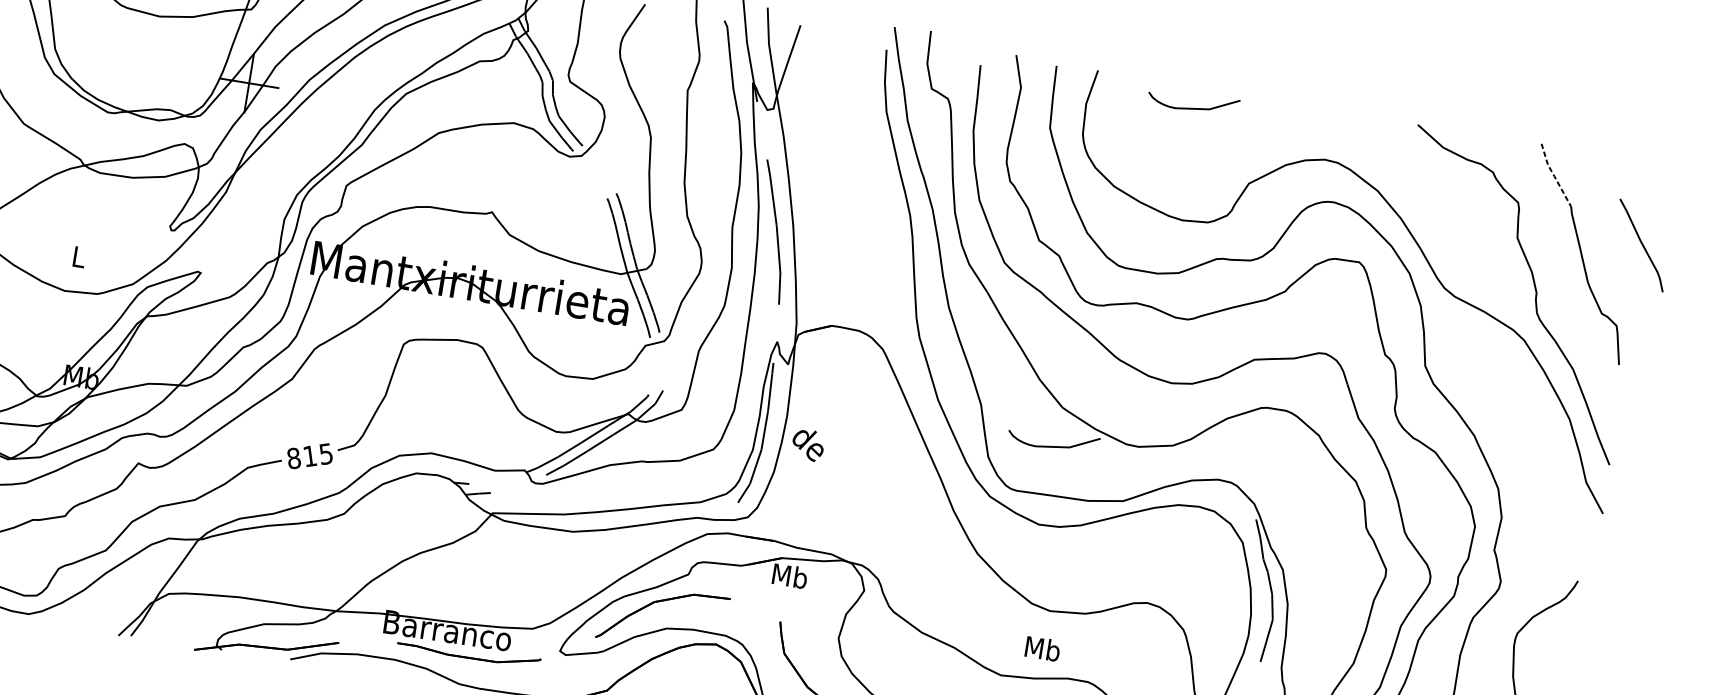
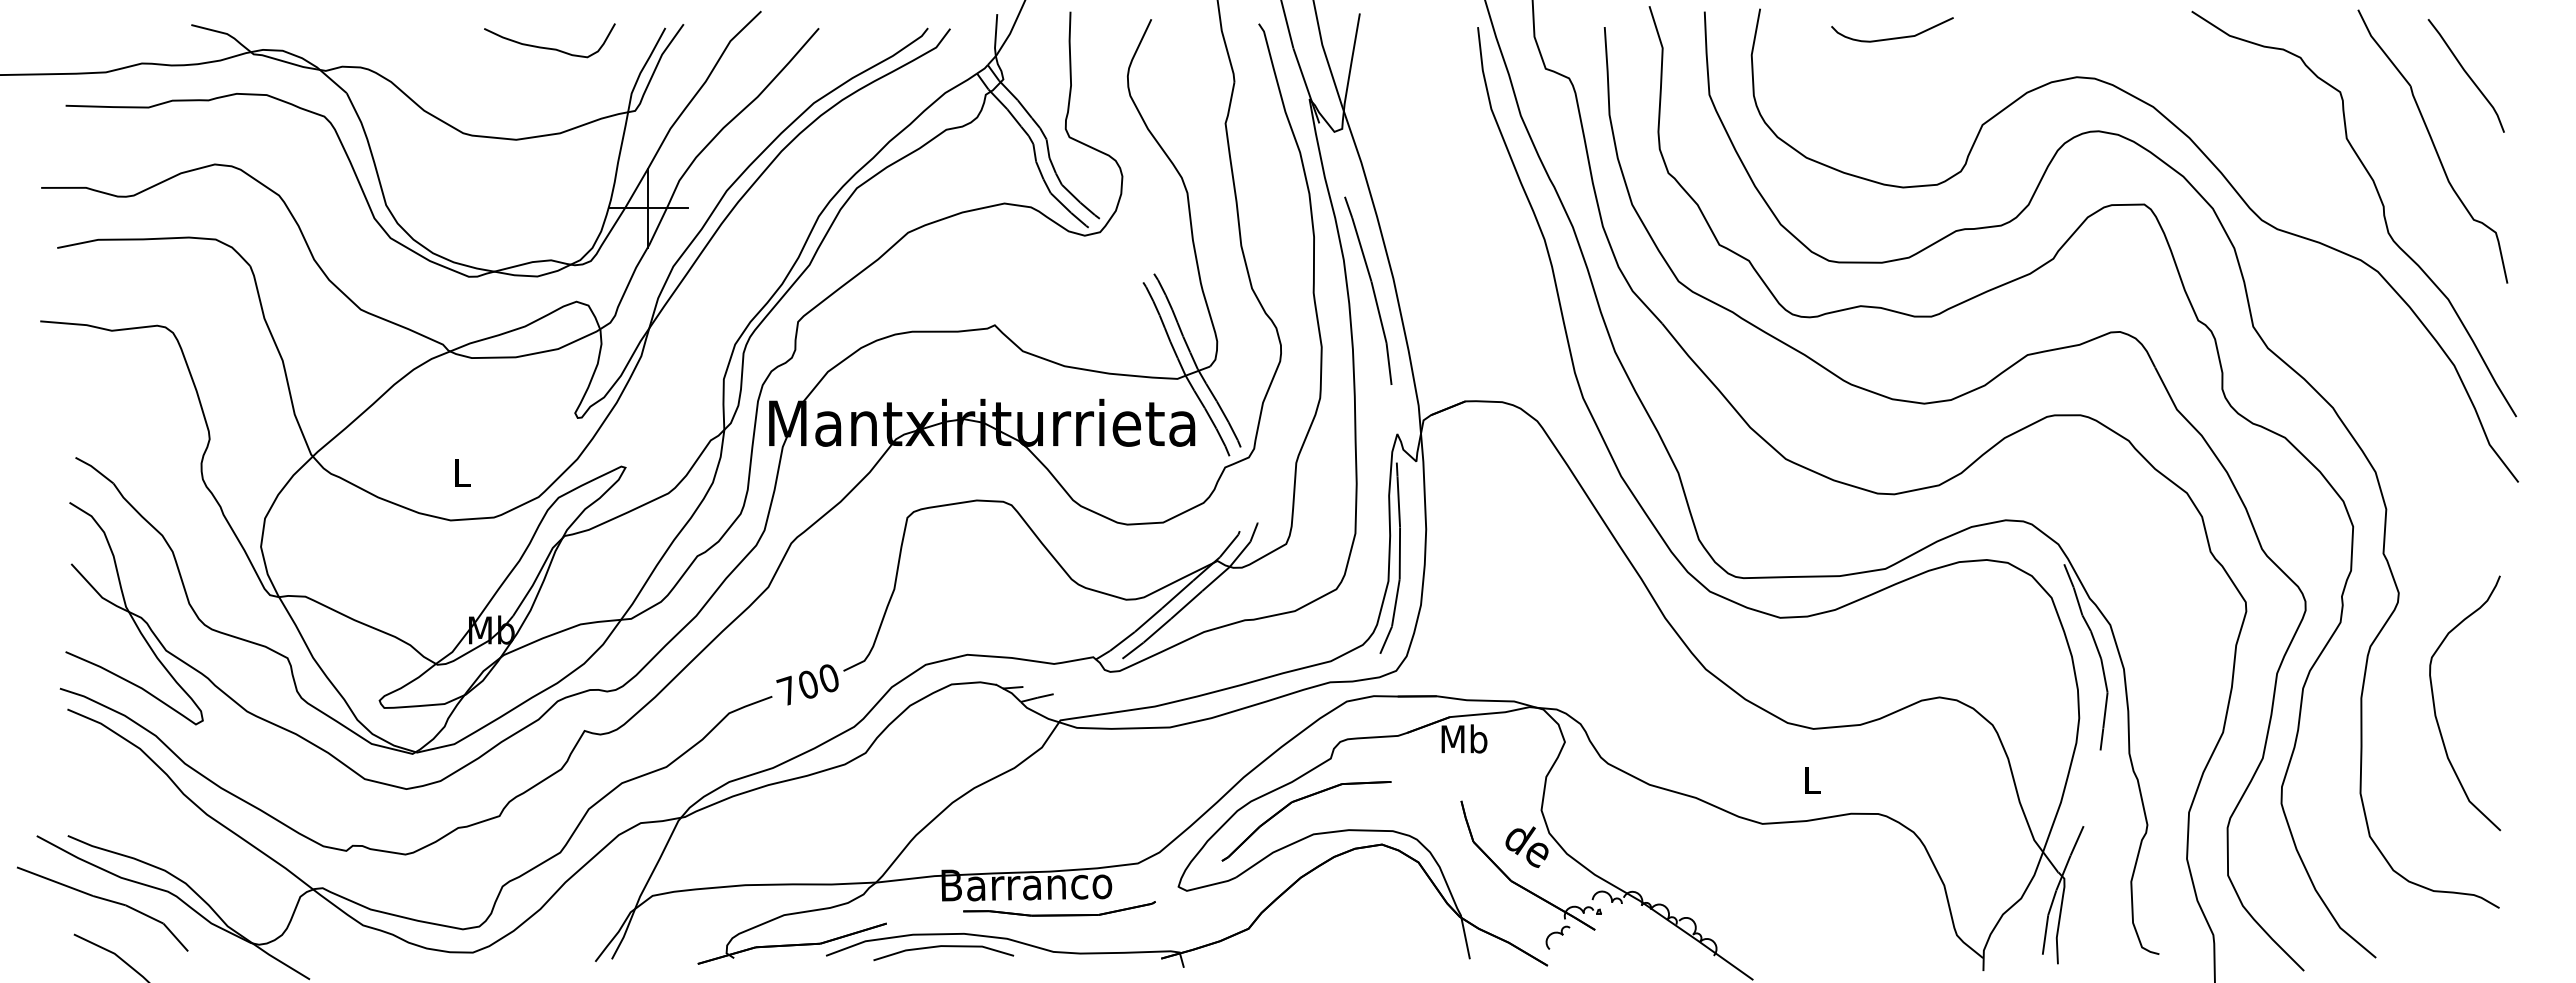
line: (1554, 176) -> (2382, 49), dashed -> solid
curve: (1641, 244) -> (2466, 74), moved
text: (807, 445) -> (1526, 847), moved
curve: (1052, 445) -> (1781, 511), removed
text: (309, 455) -> (807, 684), 815 -> 700
text: (1042, 648) -> (1811, 779), Mb -> L
line: (376, 667) -> (940, 947), added

